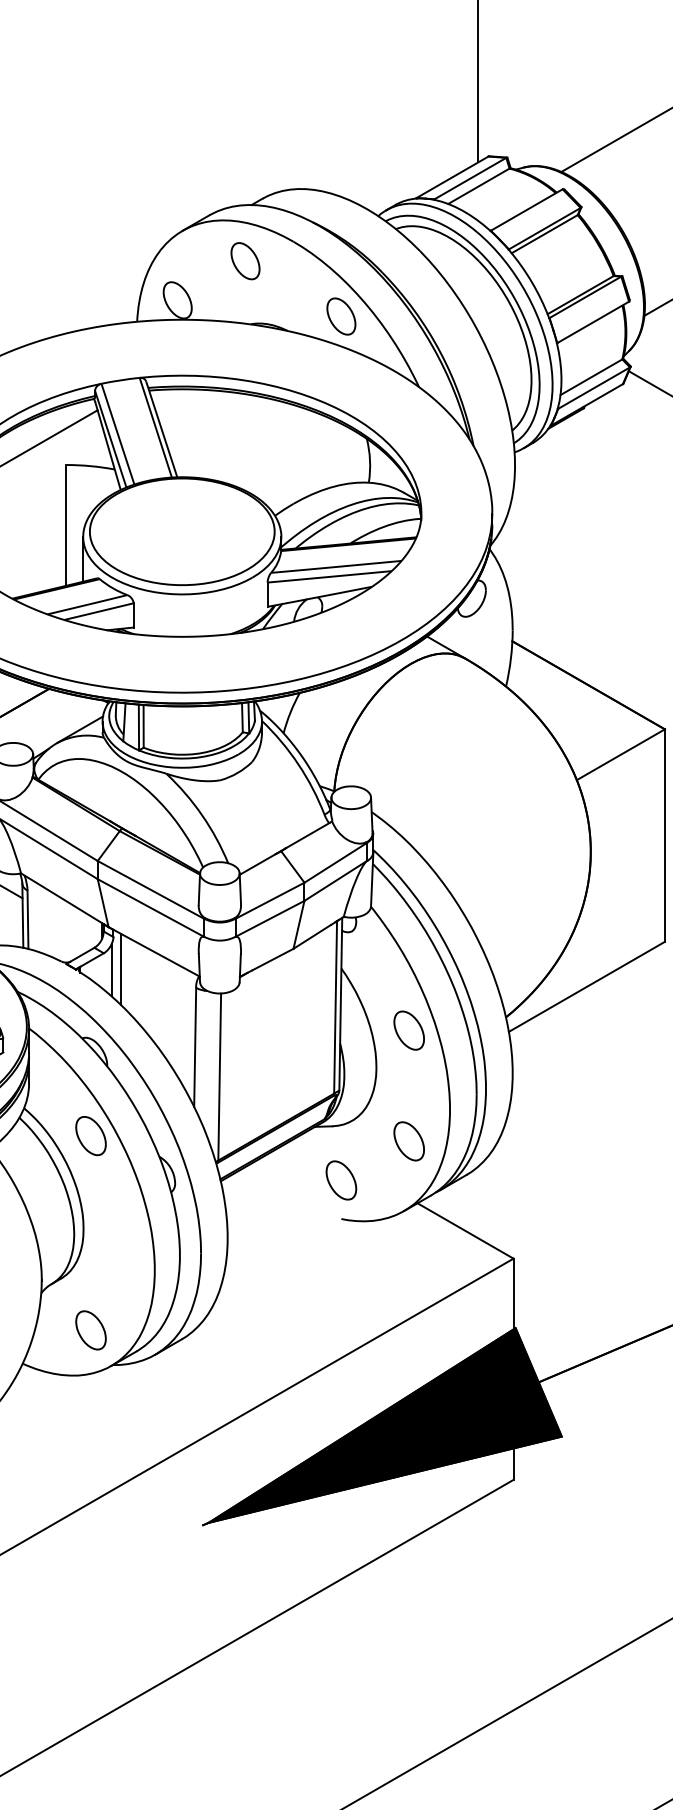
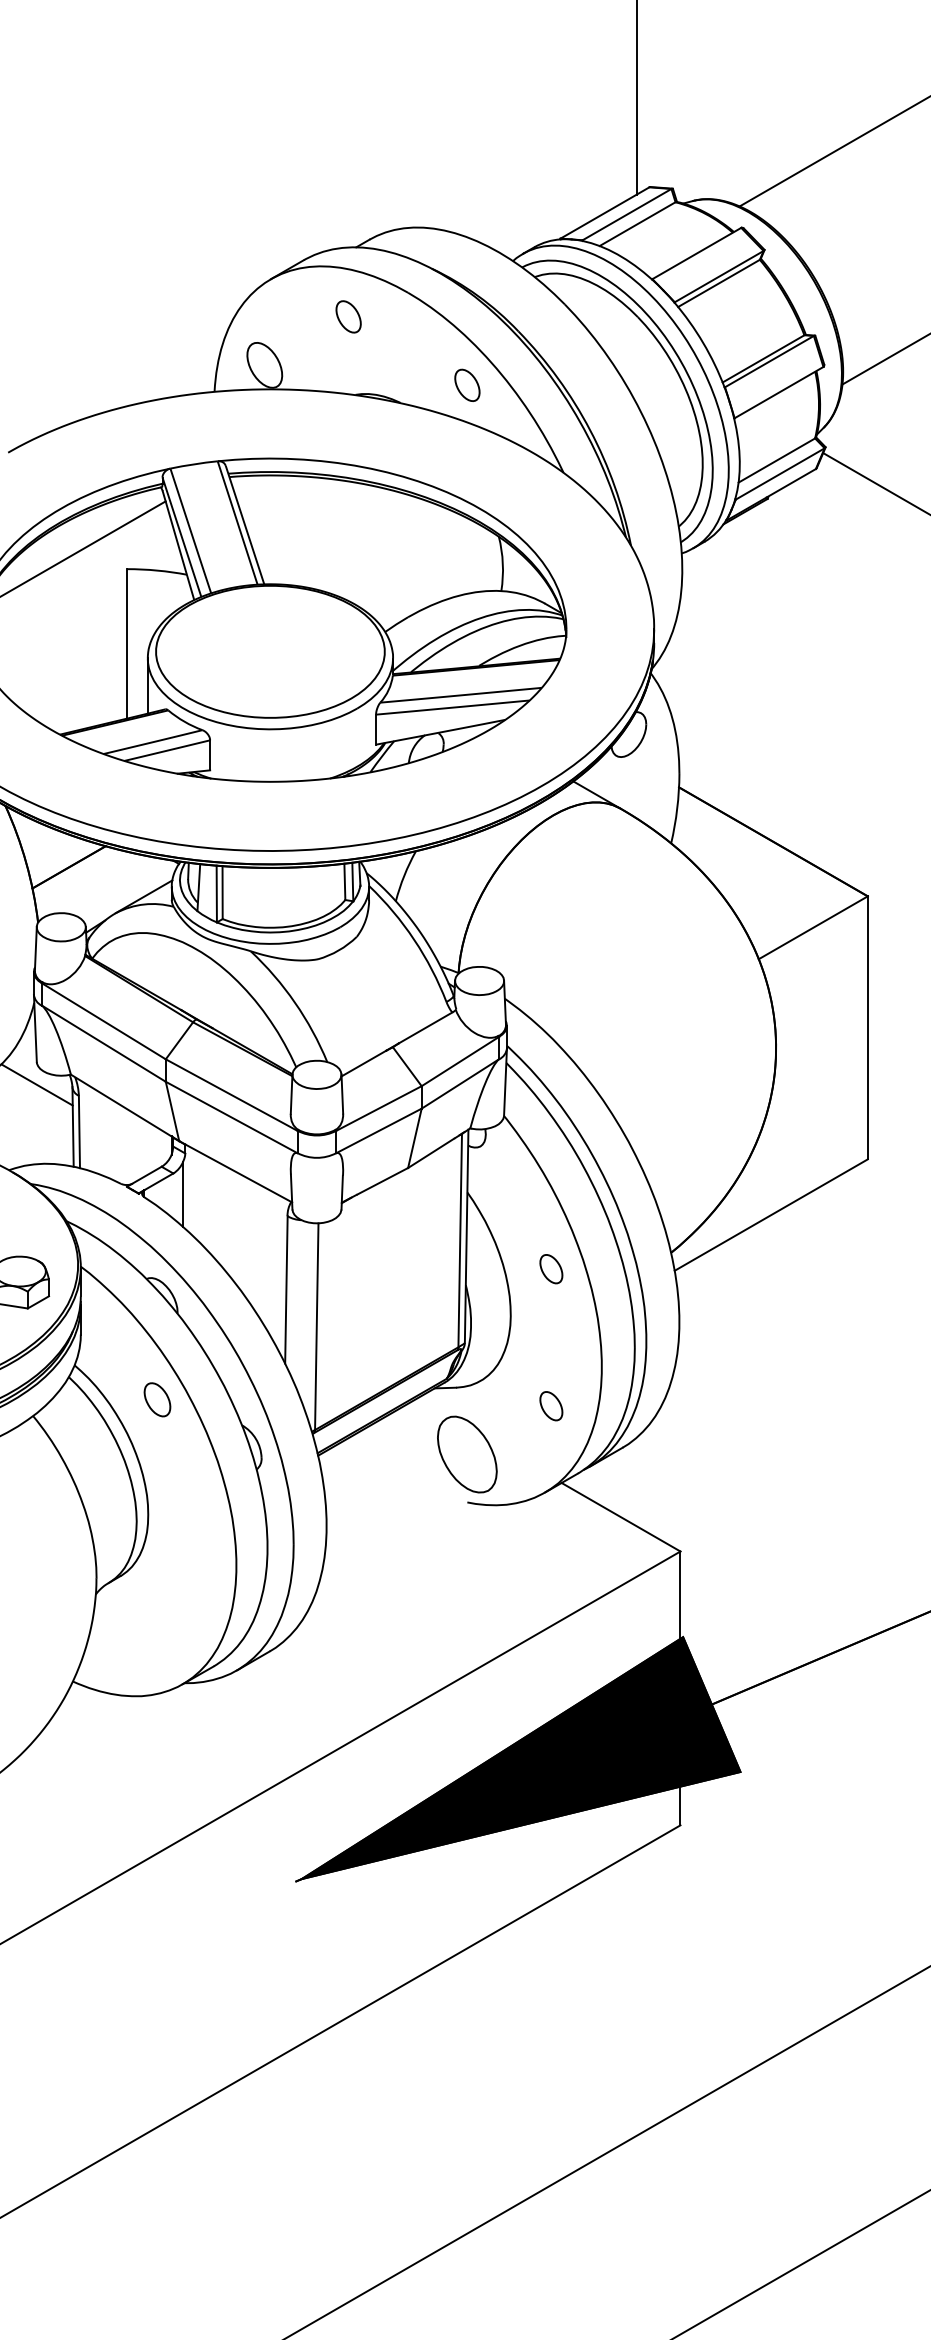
part: (245, 260) -> (348, 316), size x0.7
part: (341, 316) -> (467, 385), size x0.7
line: (120, 969) -> (194, 1193), removed
part: (409, 1030) -> (551, 1268), size x0.6
part: (91, 1135) -> (157, 1399), size x0.7
part: (409, 1140) -> (551, 1405), size x0.6
part: (341, 1180) -> (467, 1454), size x1.6
part: (91, 1329) -> (157, 1639), removed

